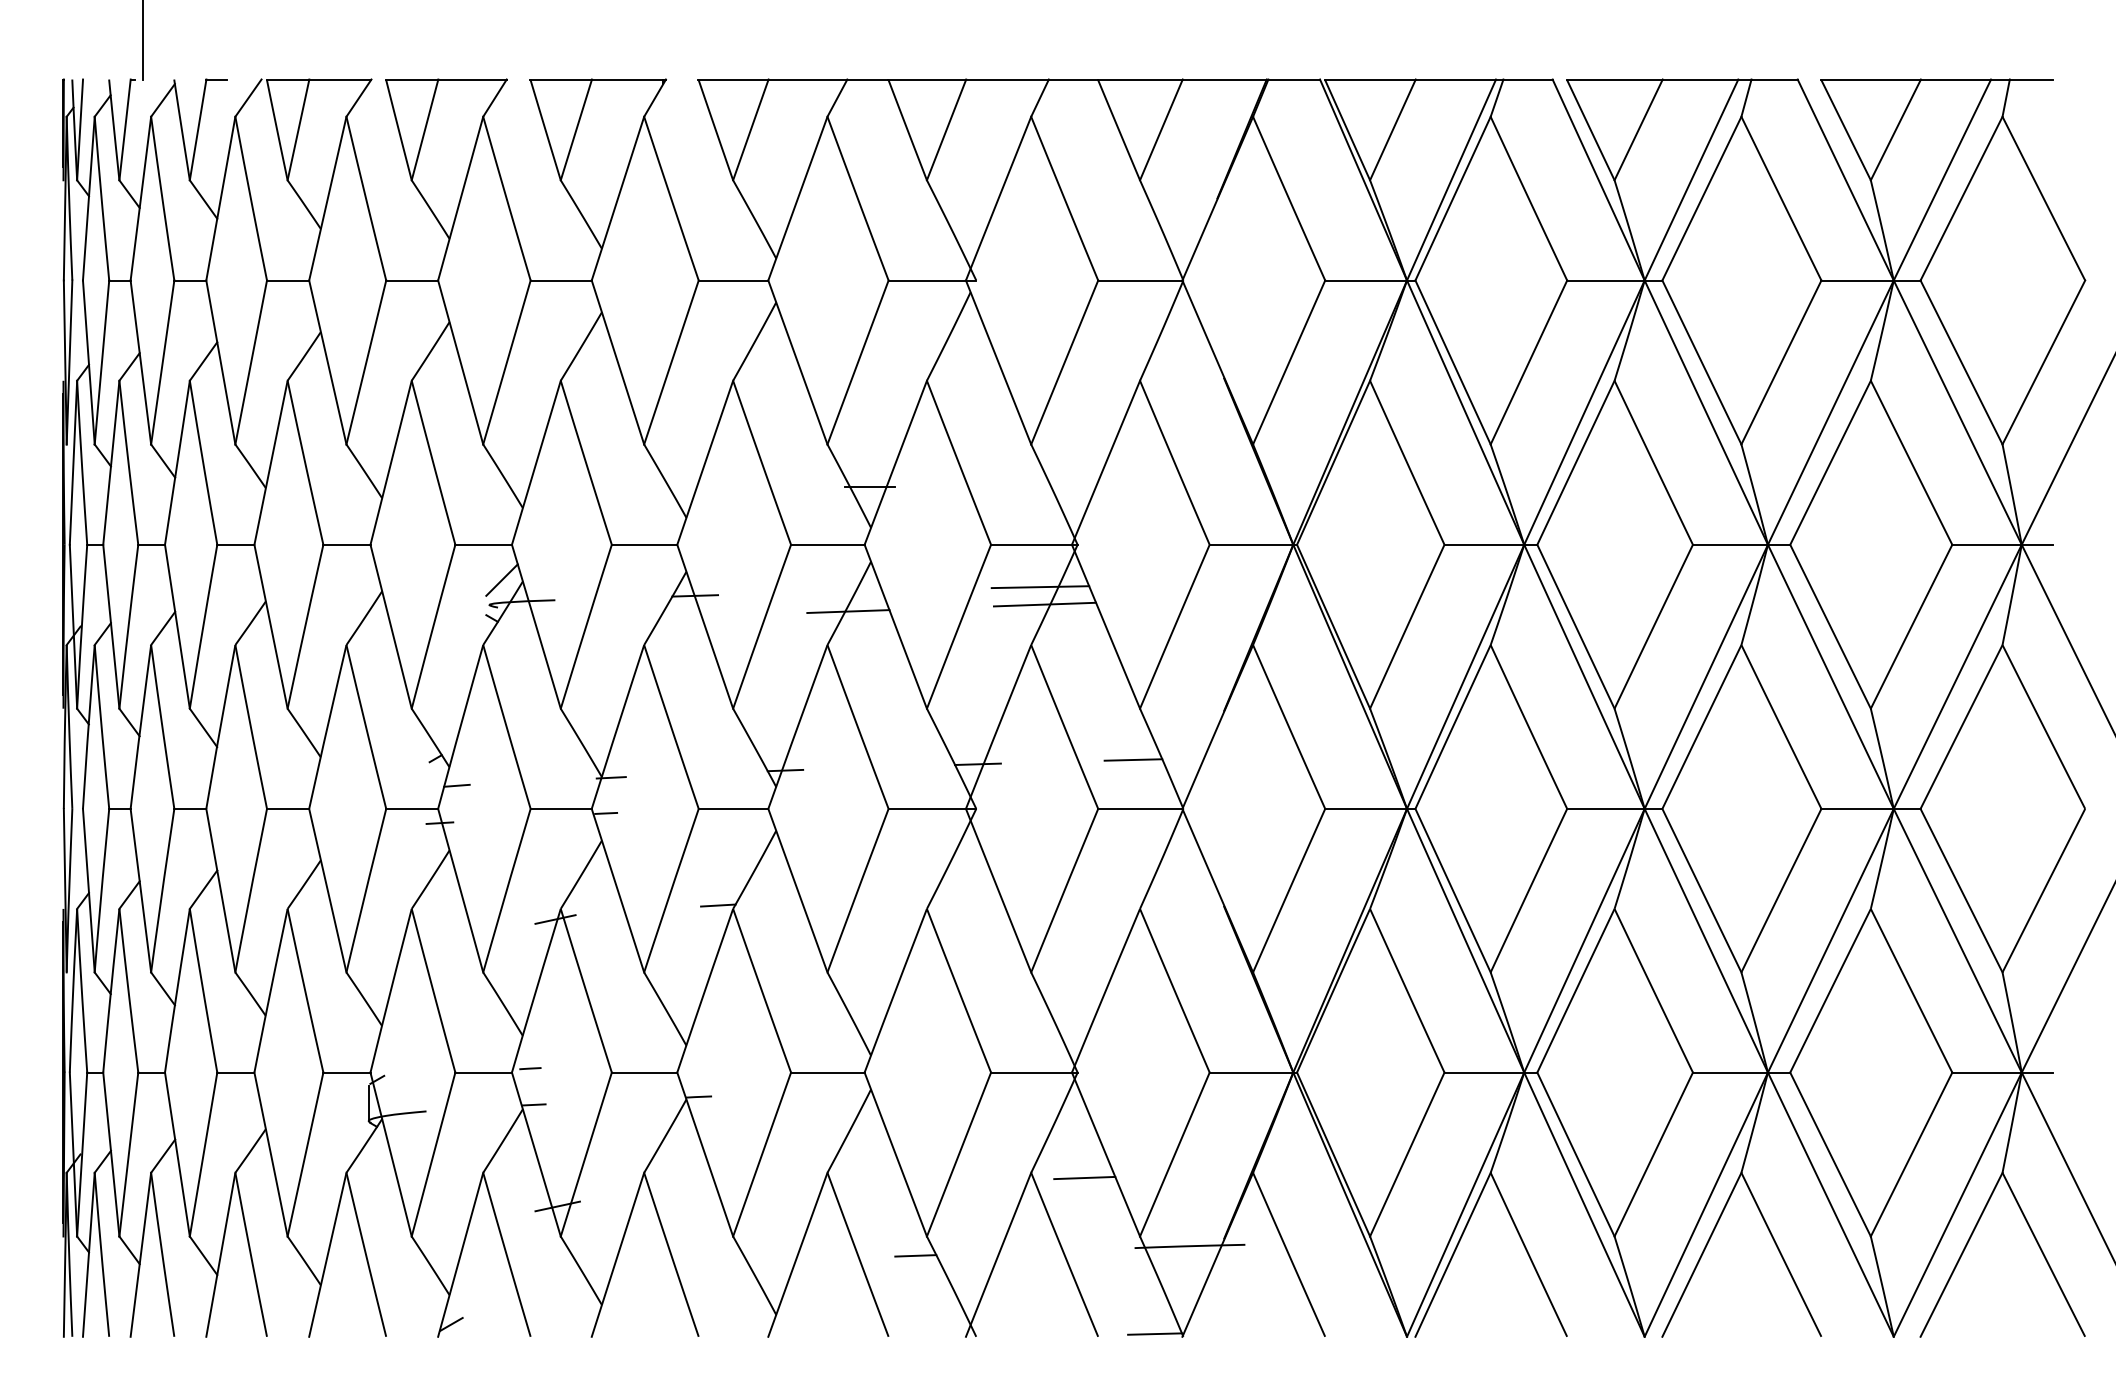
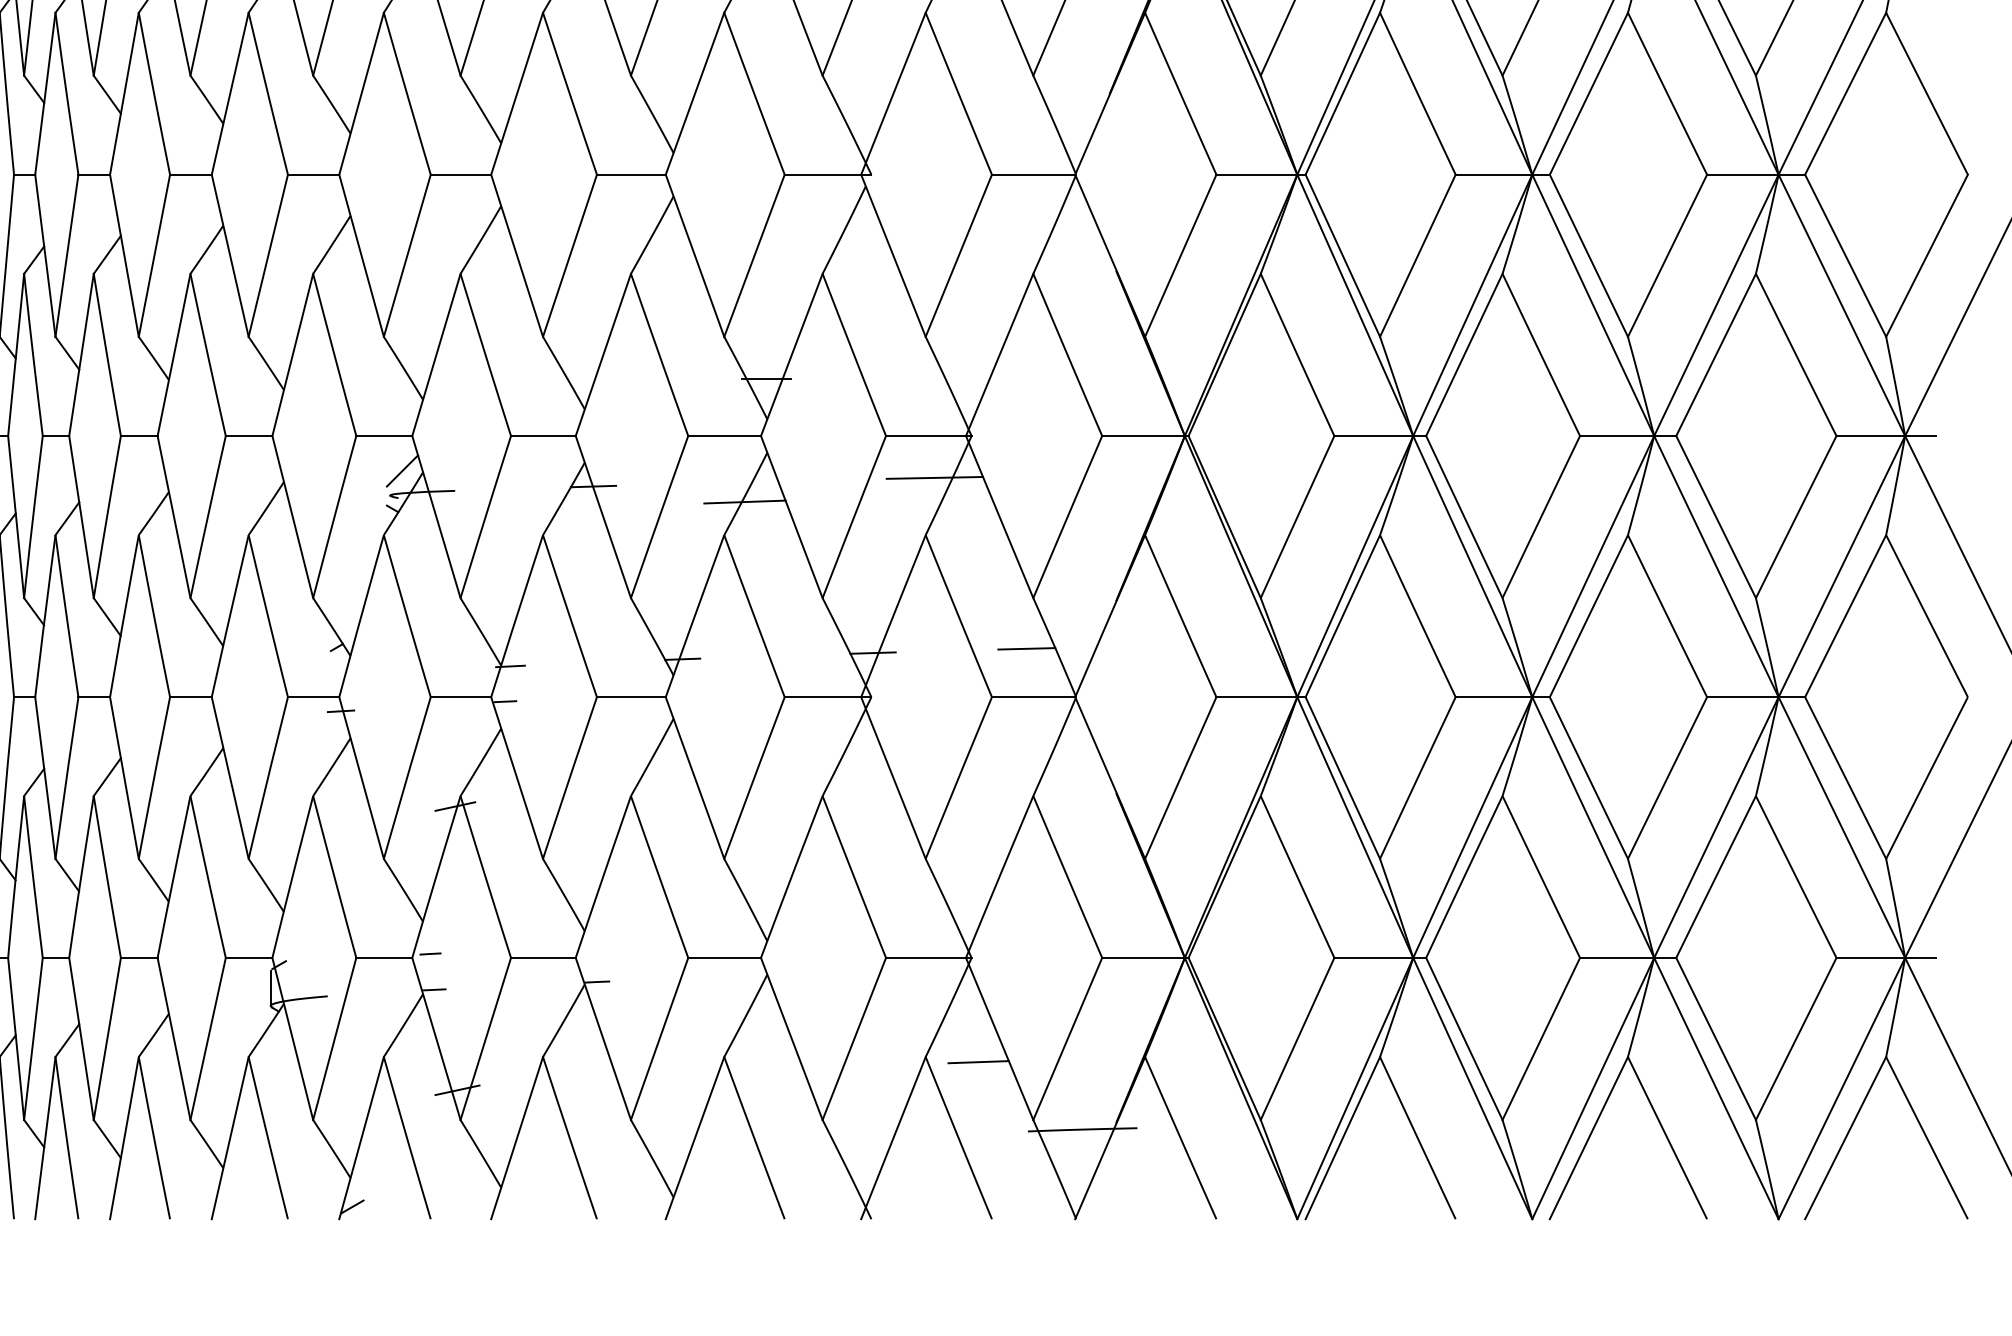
line: (1044, 604) -> (938, 495), removed
line: (456, 785) -> (357, 674), removed
line: (718, 905) -> (616, 792), removed
line: (915, 1255) -> (811, 1138), removed
line: (1154, 1333) -> (1047, 1215), removed

